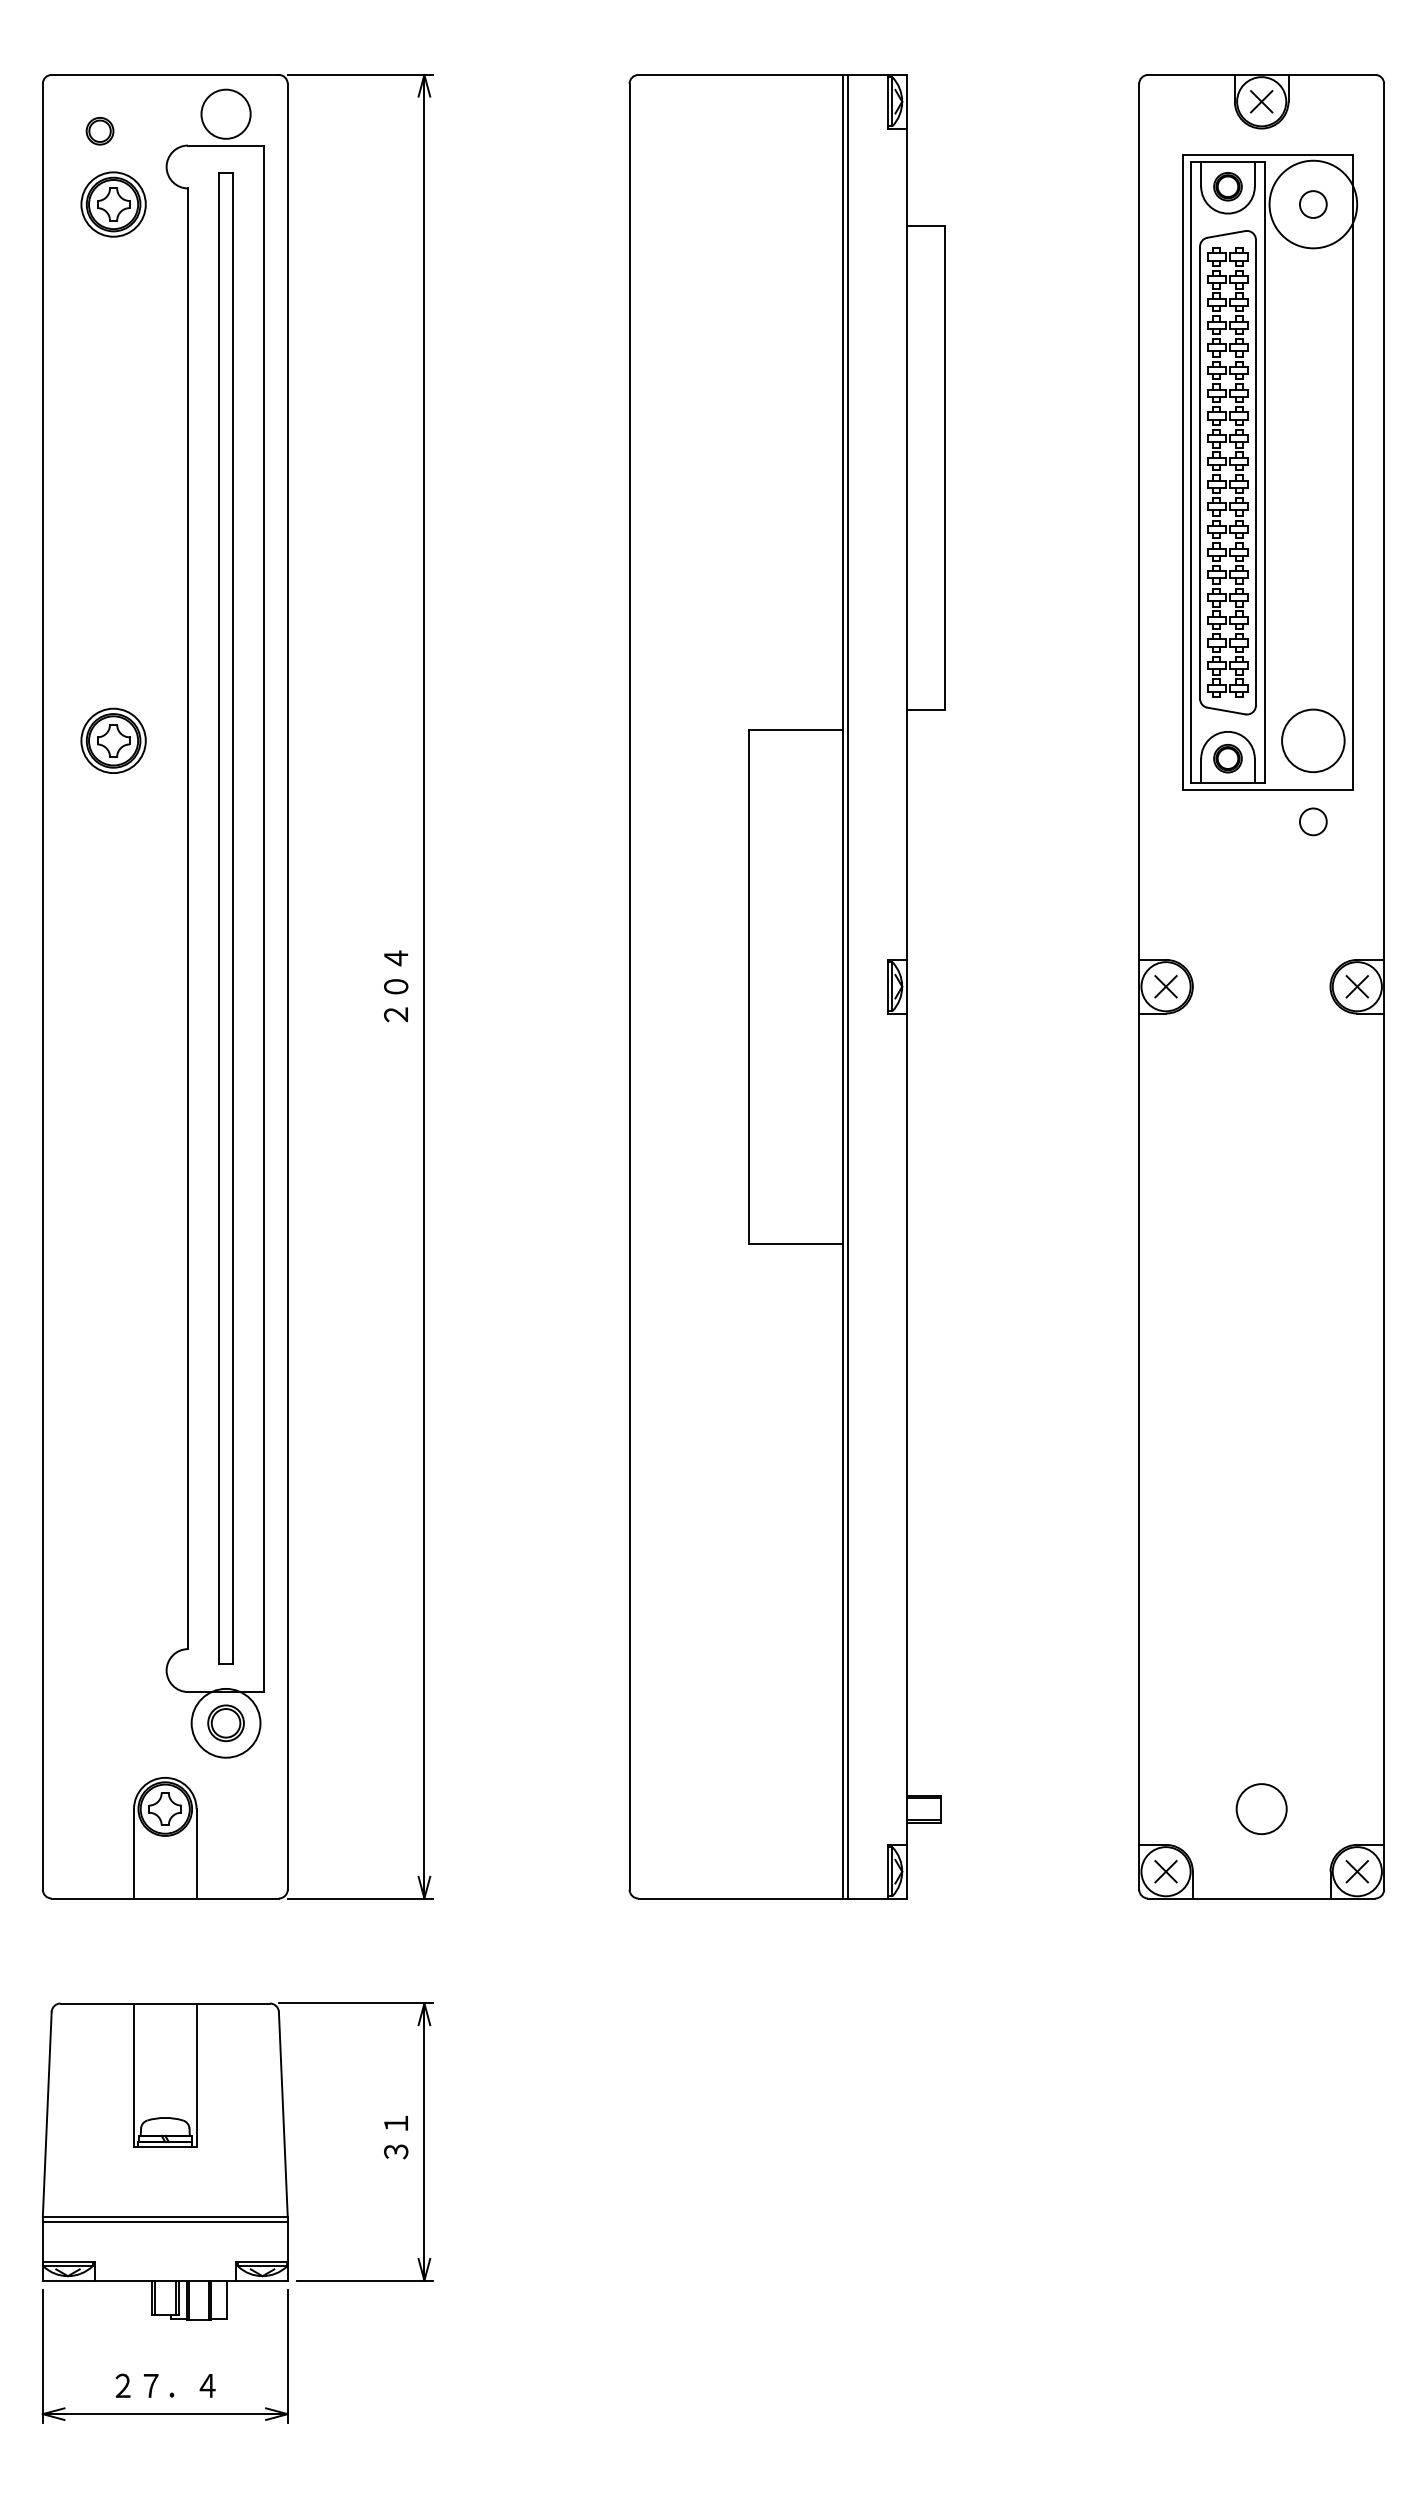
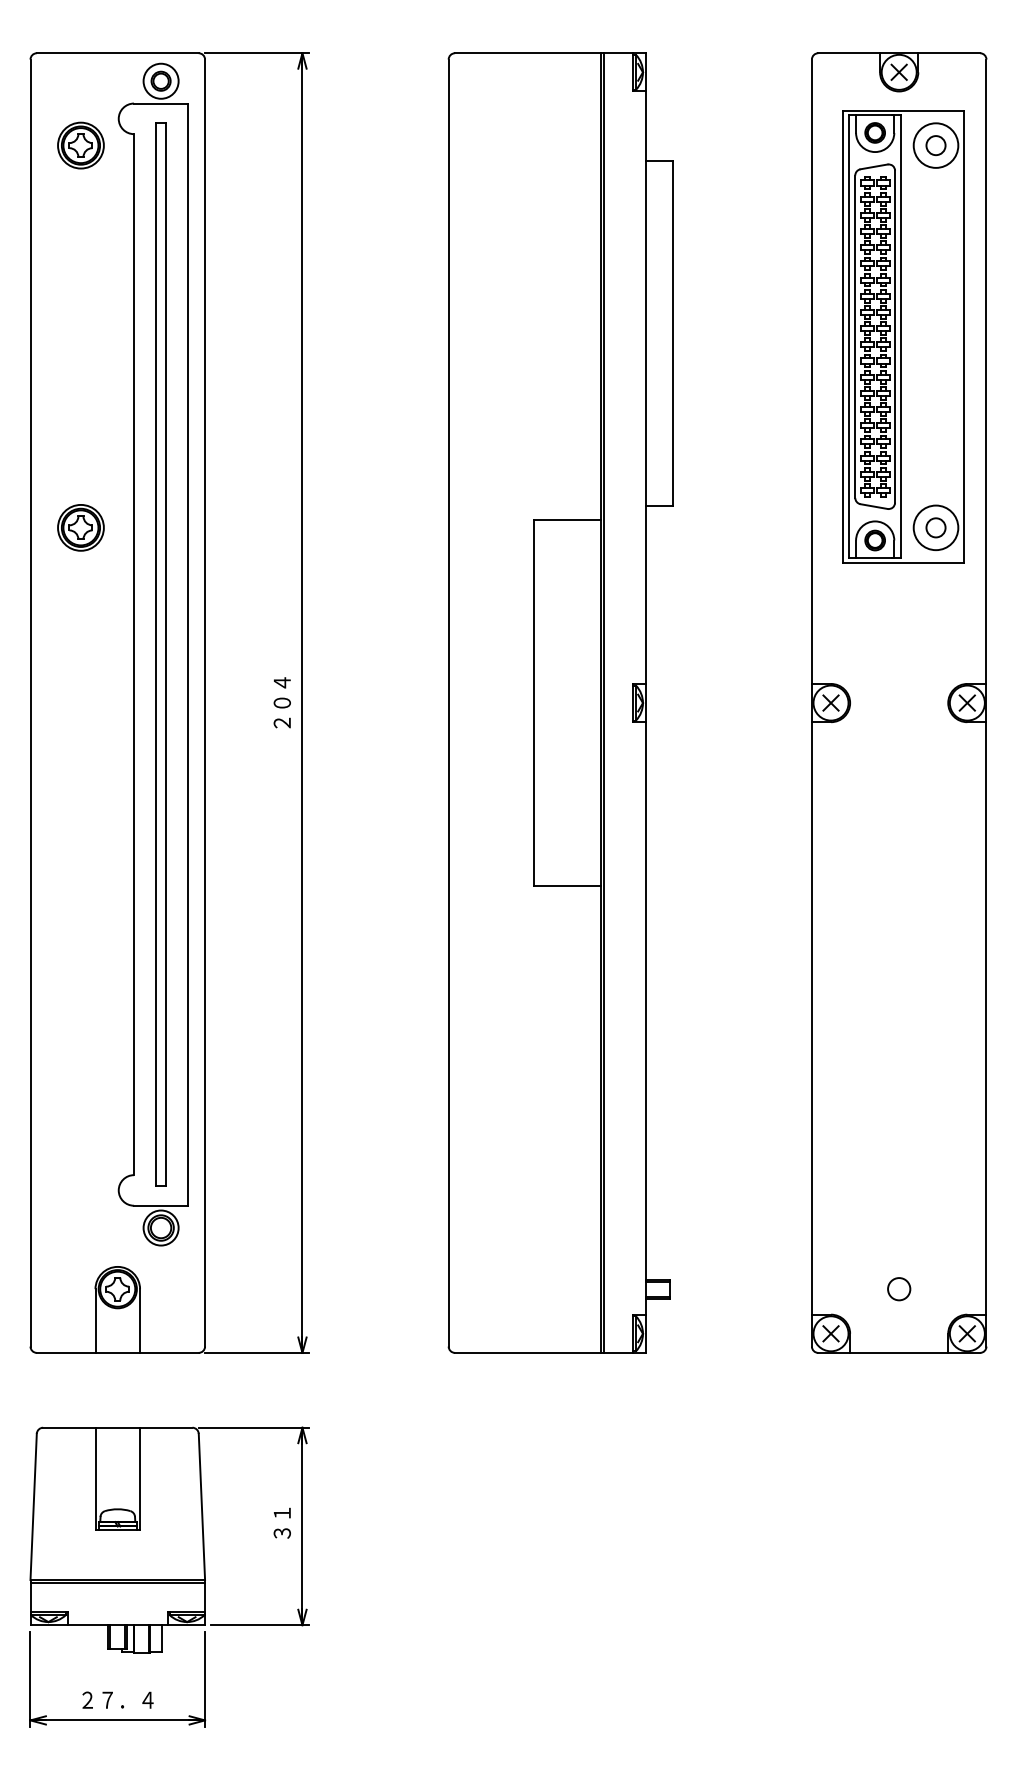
part: (99, 131) -> (160, 81), moved
circle: (1313, 204) -> (936, 145), size x0.71
circle: (1313, 821) -> (936, 527), moved
circle: (225, 1722) -> (160, 1227), size x0.71
circle: (1261, 1808) -> (899, 1288), size x0.62

